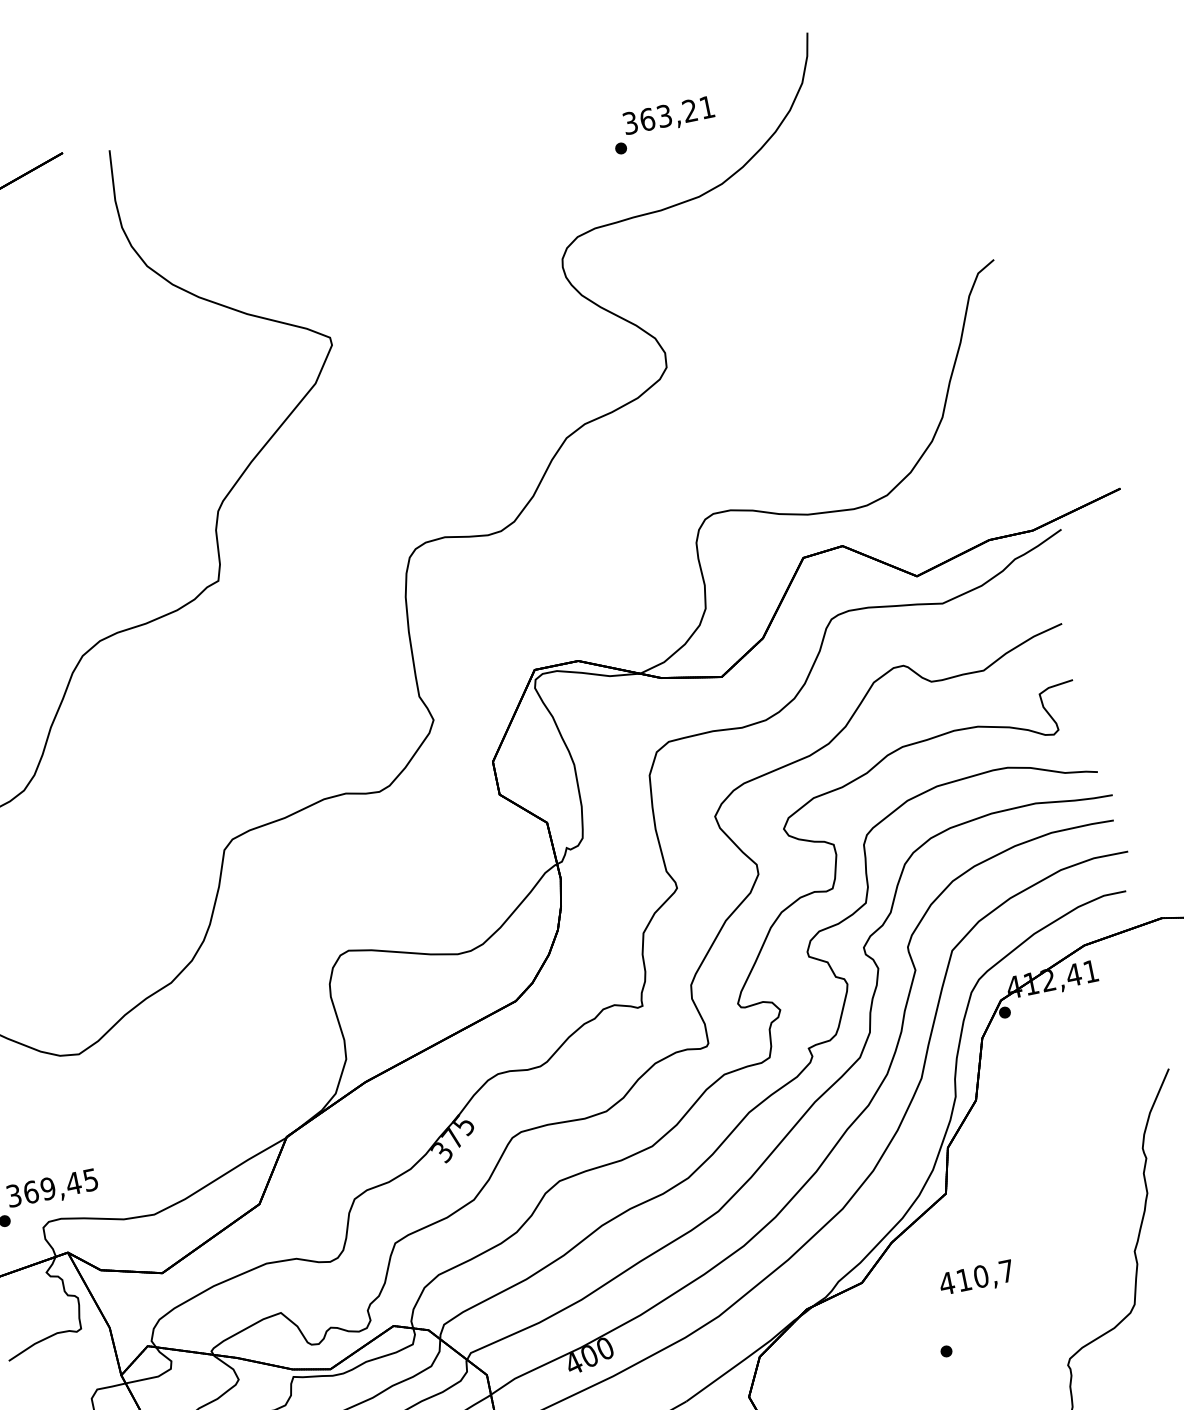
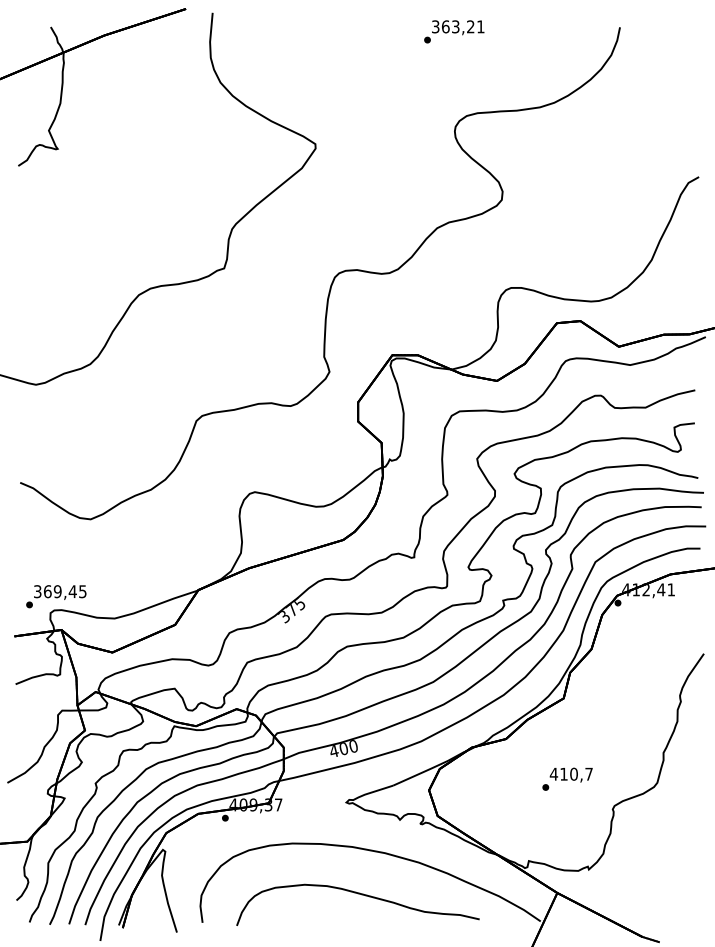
text: (664, 124) -> (454, 31), moved
text: (975, 1278) -> (570, 774), moved

